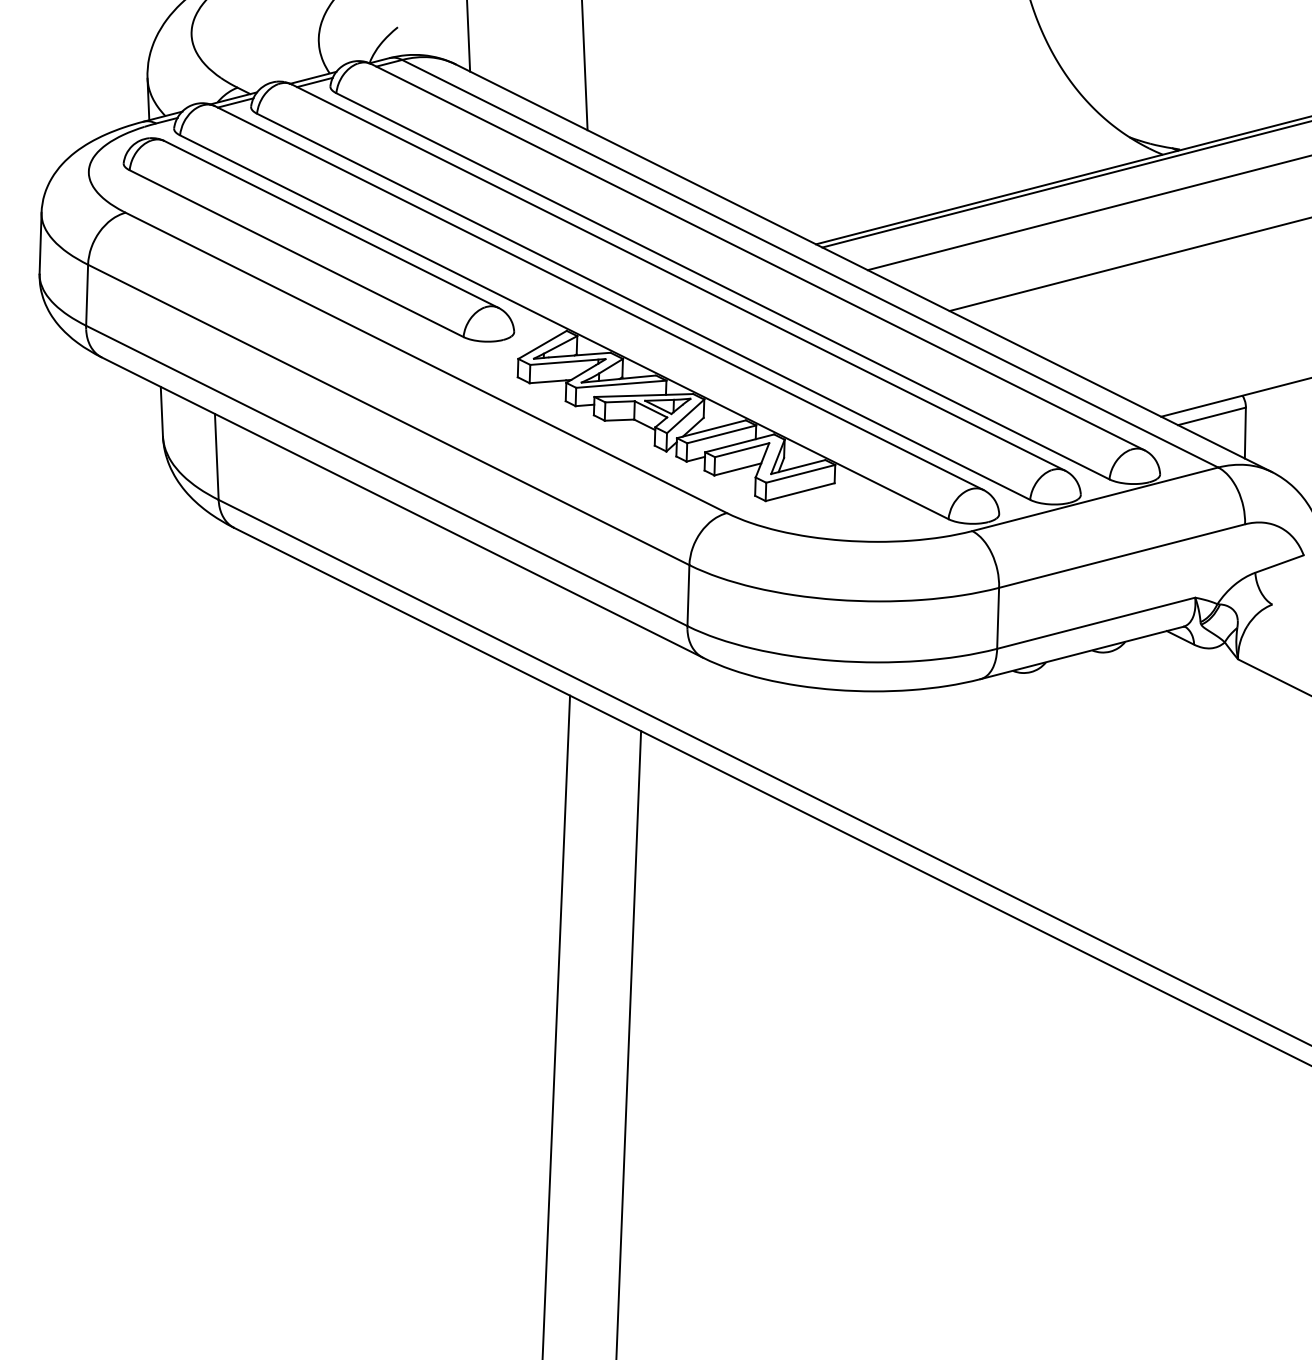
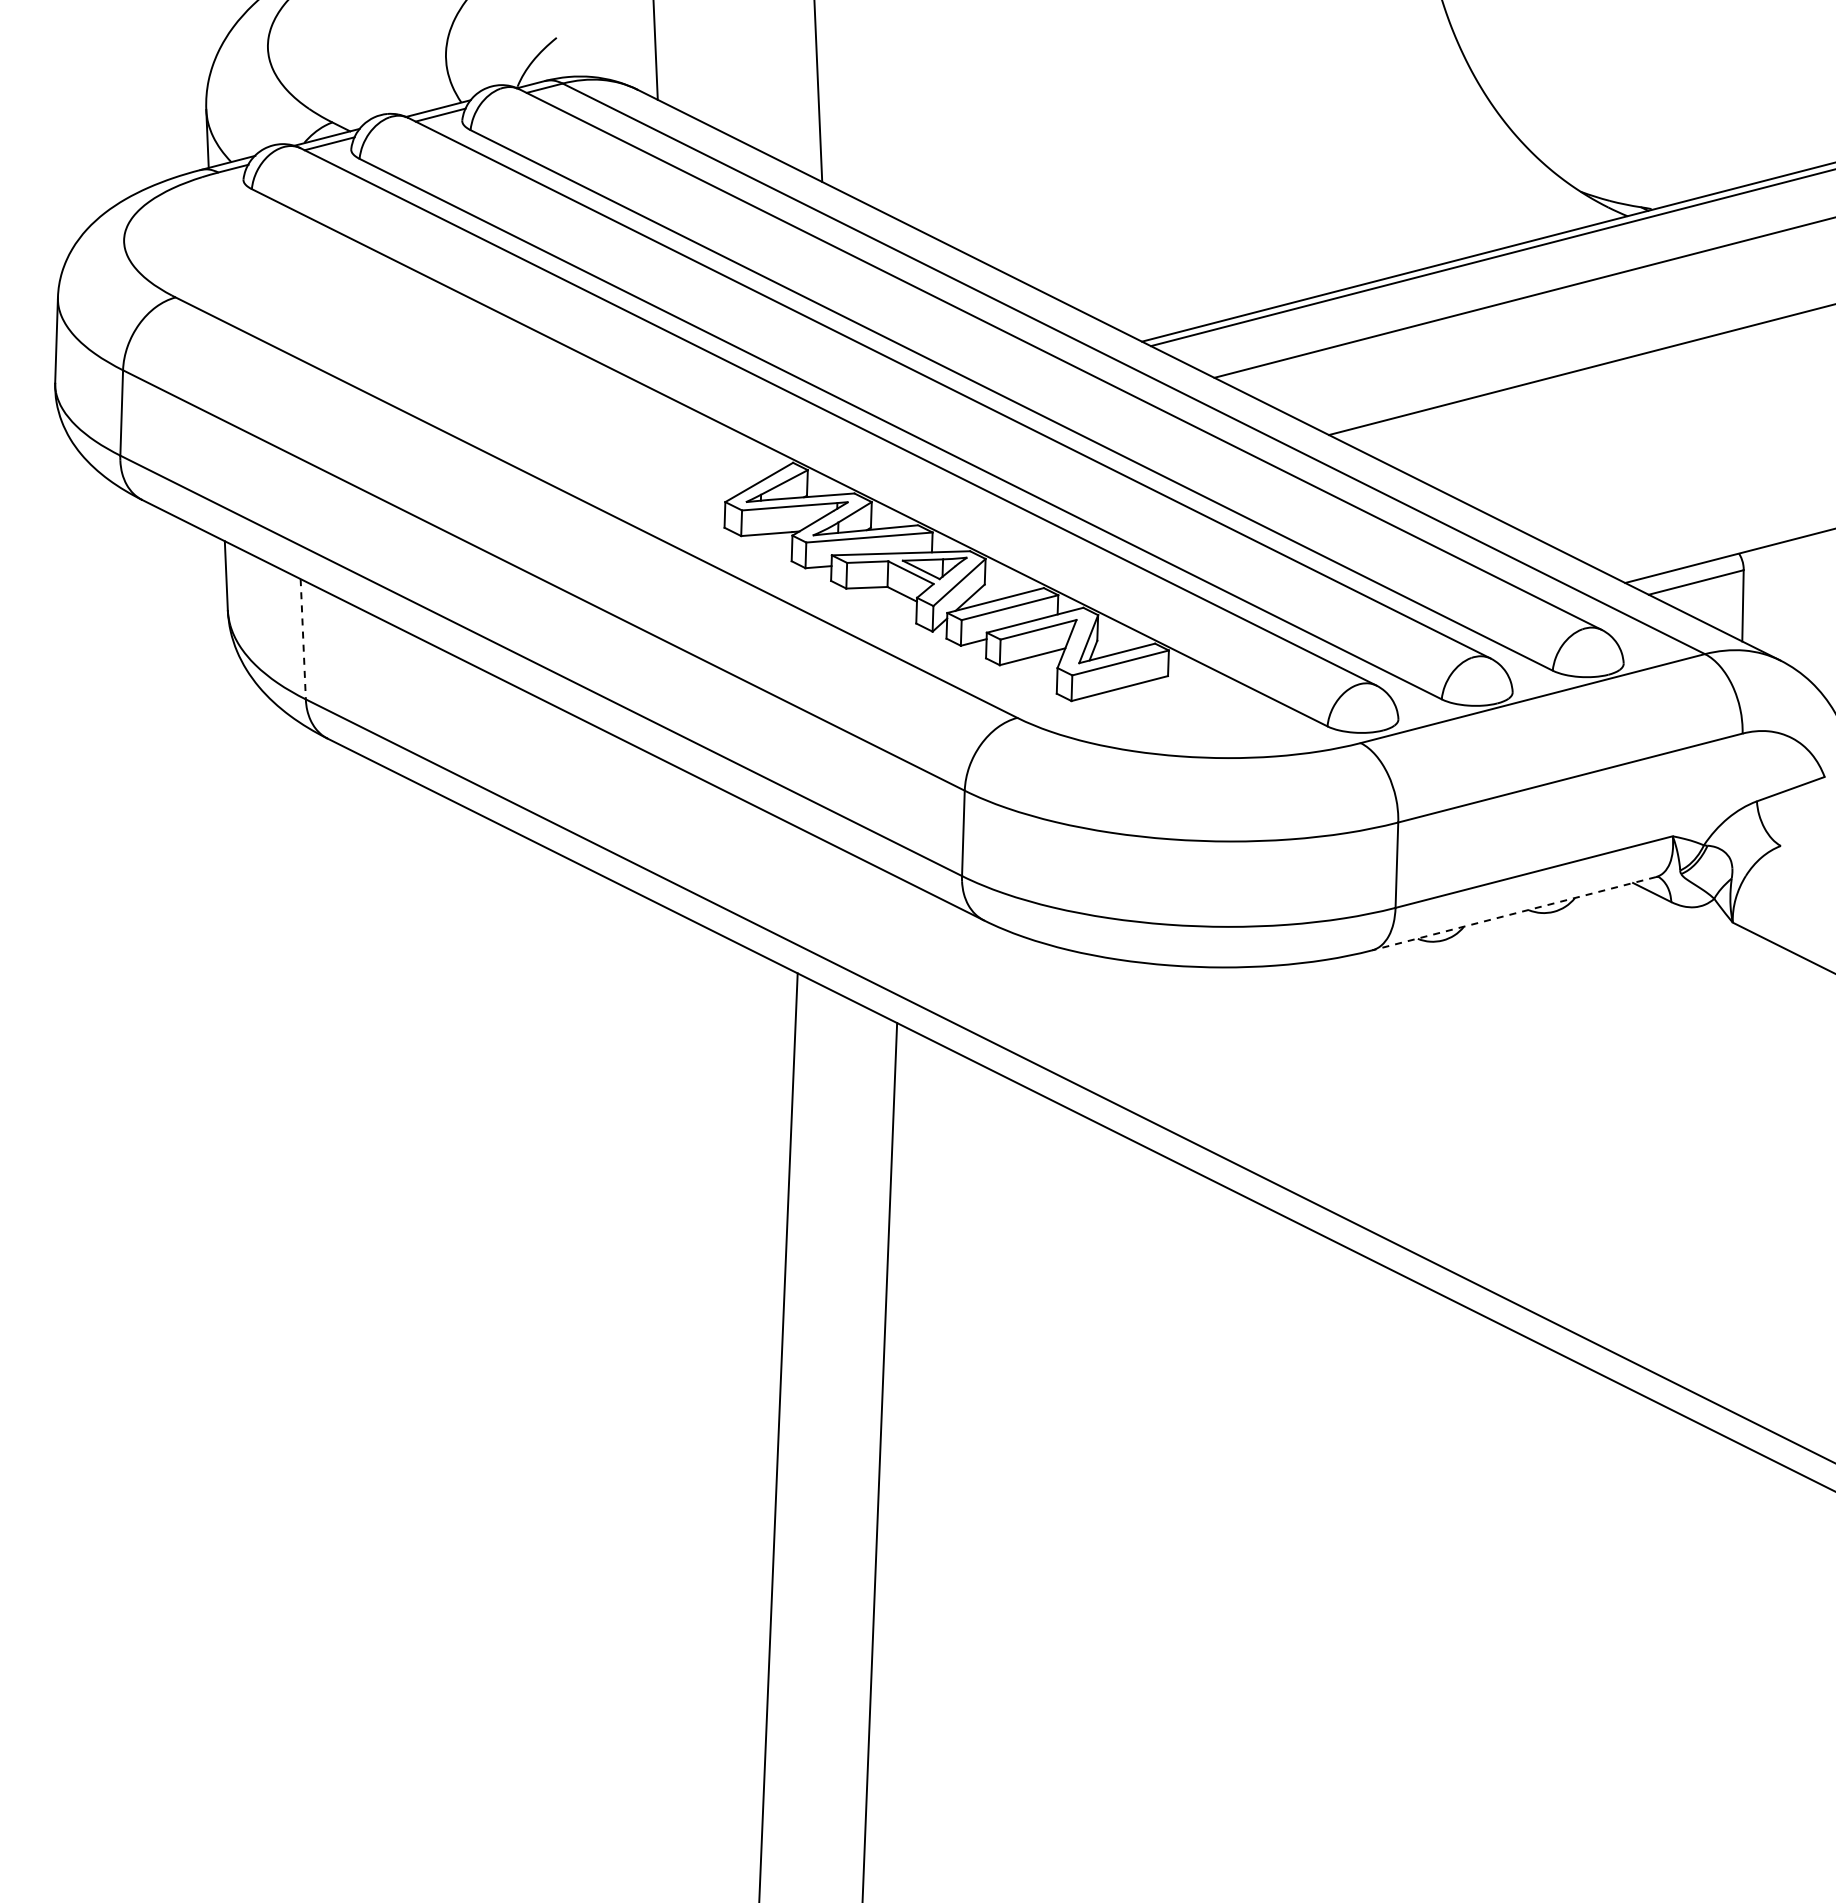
part: (319, 239) -> (446, 335), removed
line: (217, 457) -> (303, 639), solid -> dashed
line: (1082, 652) -> (1514, 913), solid -> dashed

